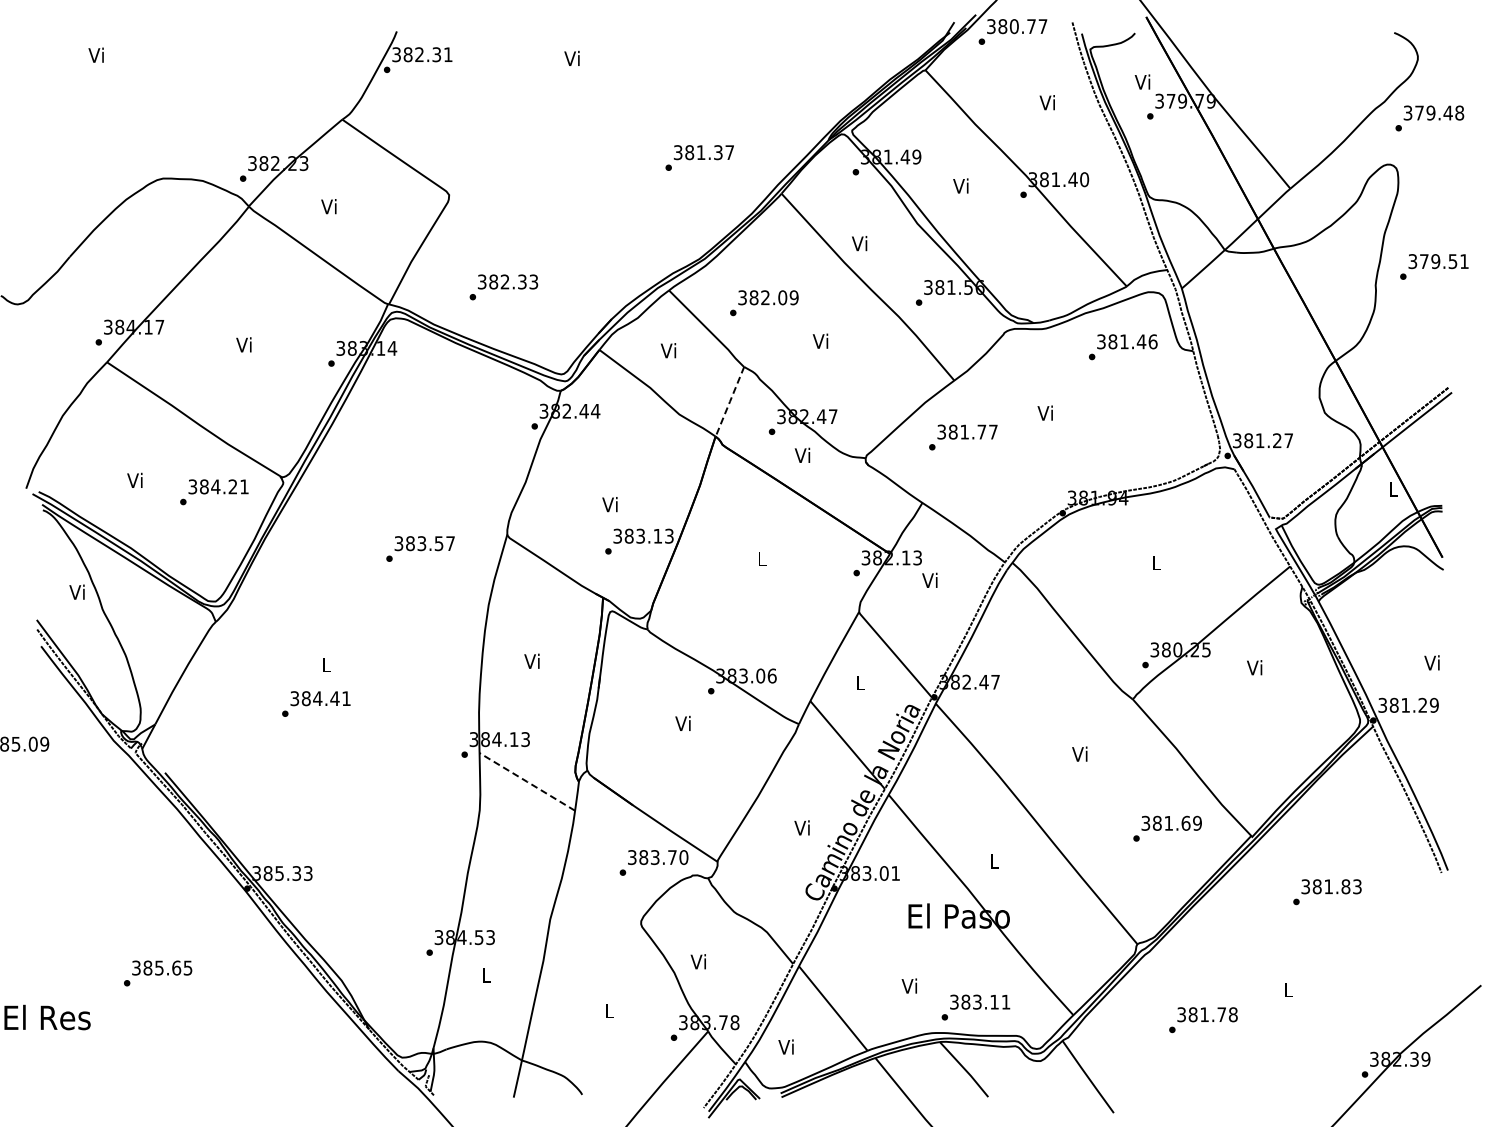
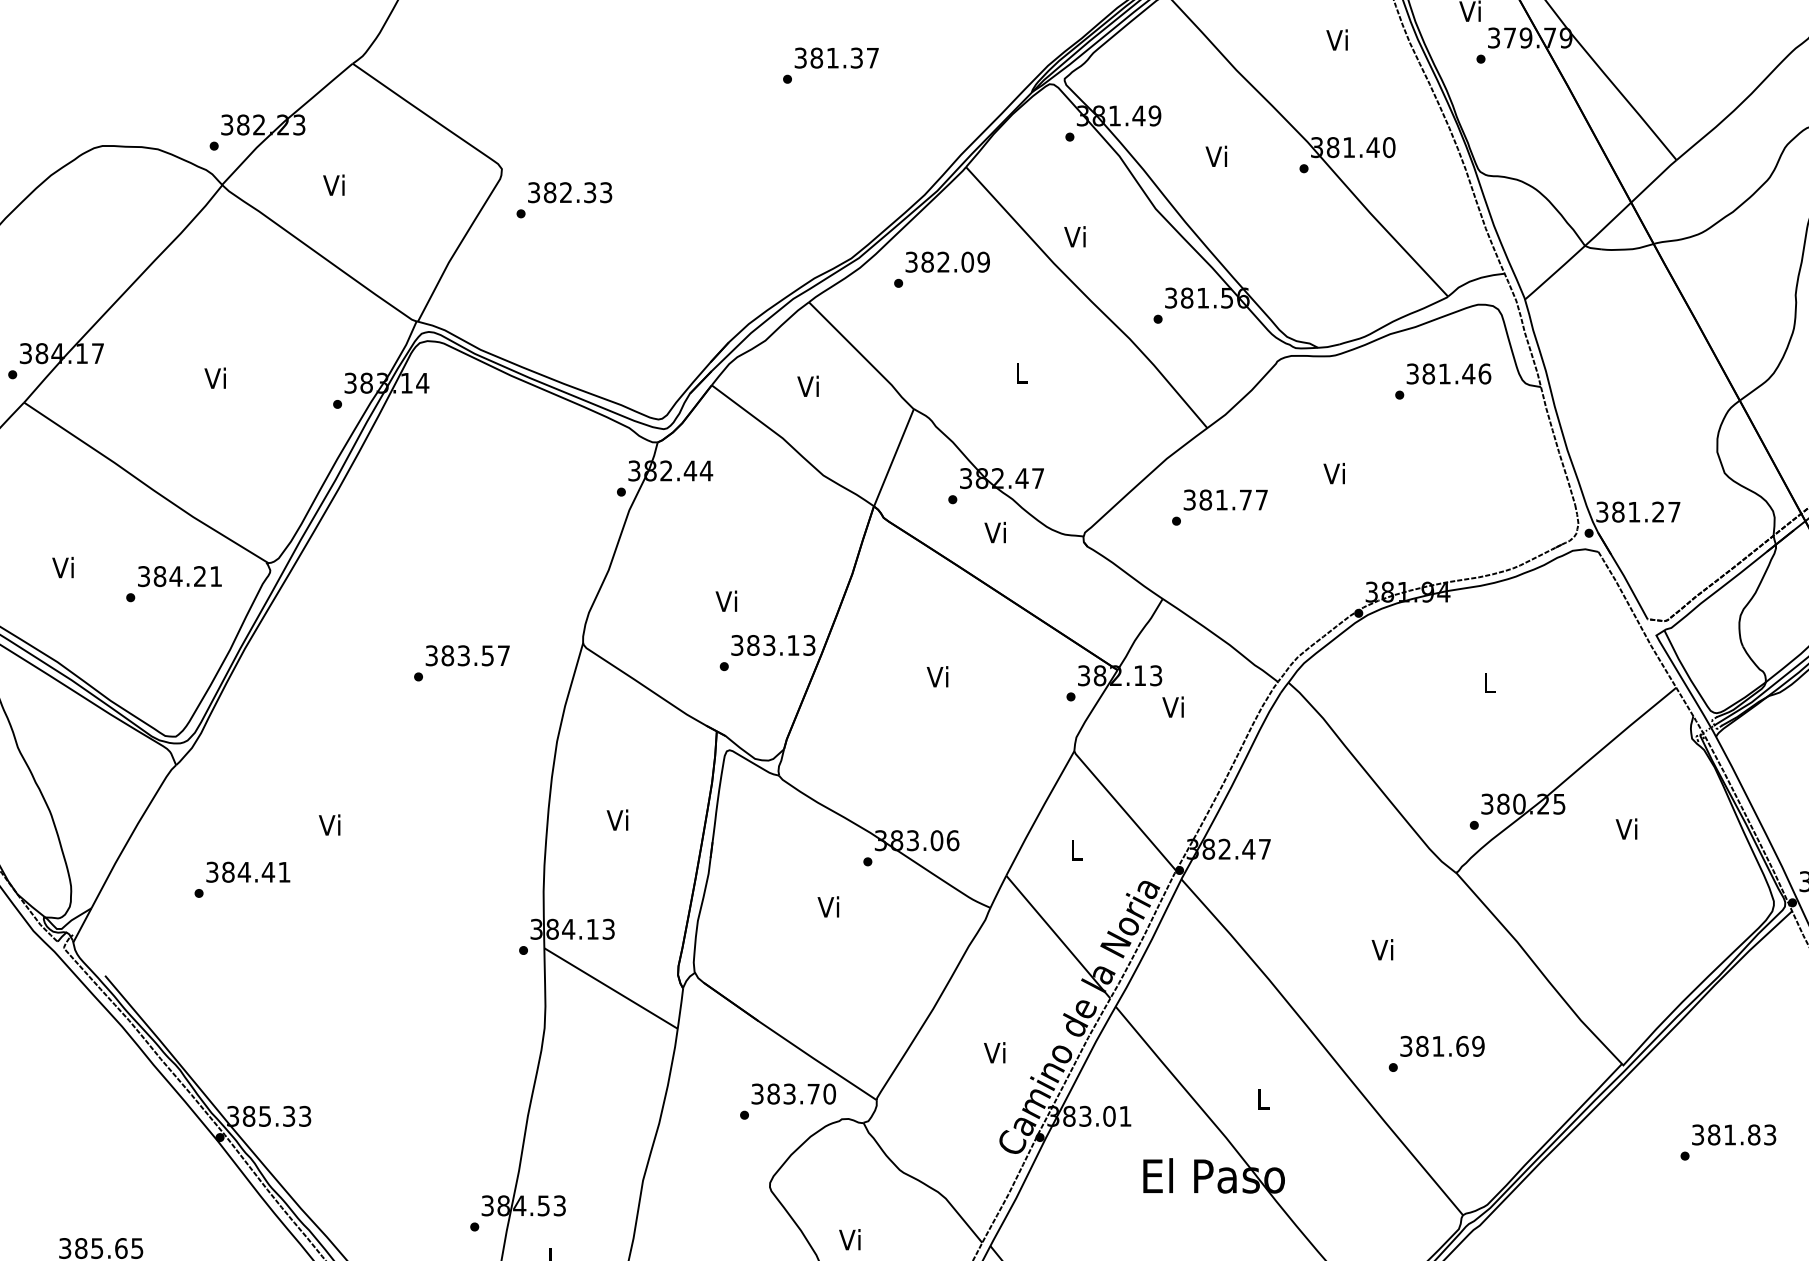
text: (699, 157) -> (830, 64), moved
text: (503, 287) -> (563, 200), moved
text: (764, 303) -> (942, 270), moved
text: (820, 340) -> (1020, 372), Vi -> L
line: (729, 402) -> (893, 458), dashed -> solid
text: (760, 558) -> (936, 676), L -> Vi
text: (325, 664) -> (329, 824), L -> Vi
text: (316, 703) -> (242, 879), moved
line: (527, 781) -> (611, 987), dashed -> solid
text: (1167, 828) -> (1436, 1053), moved

